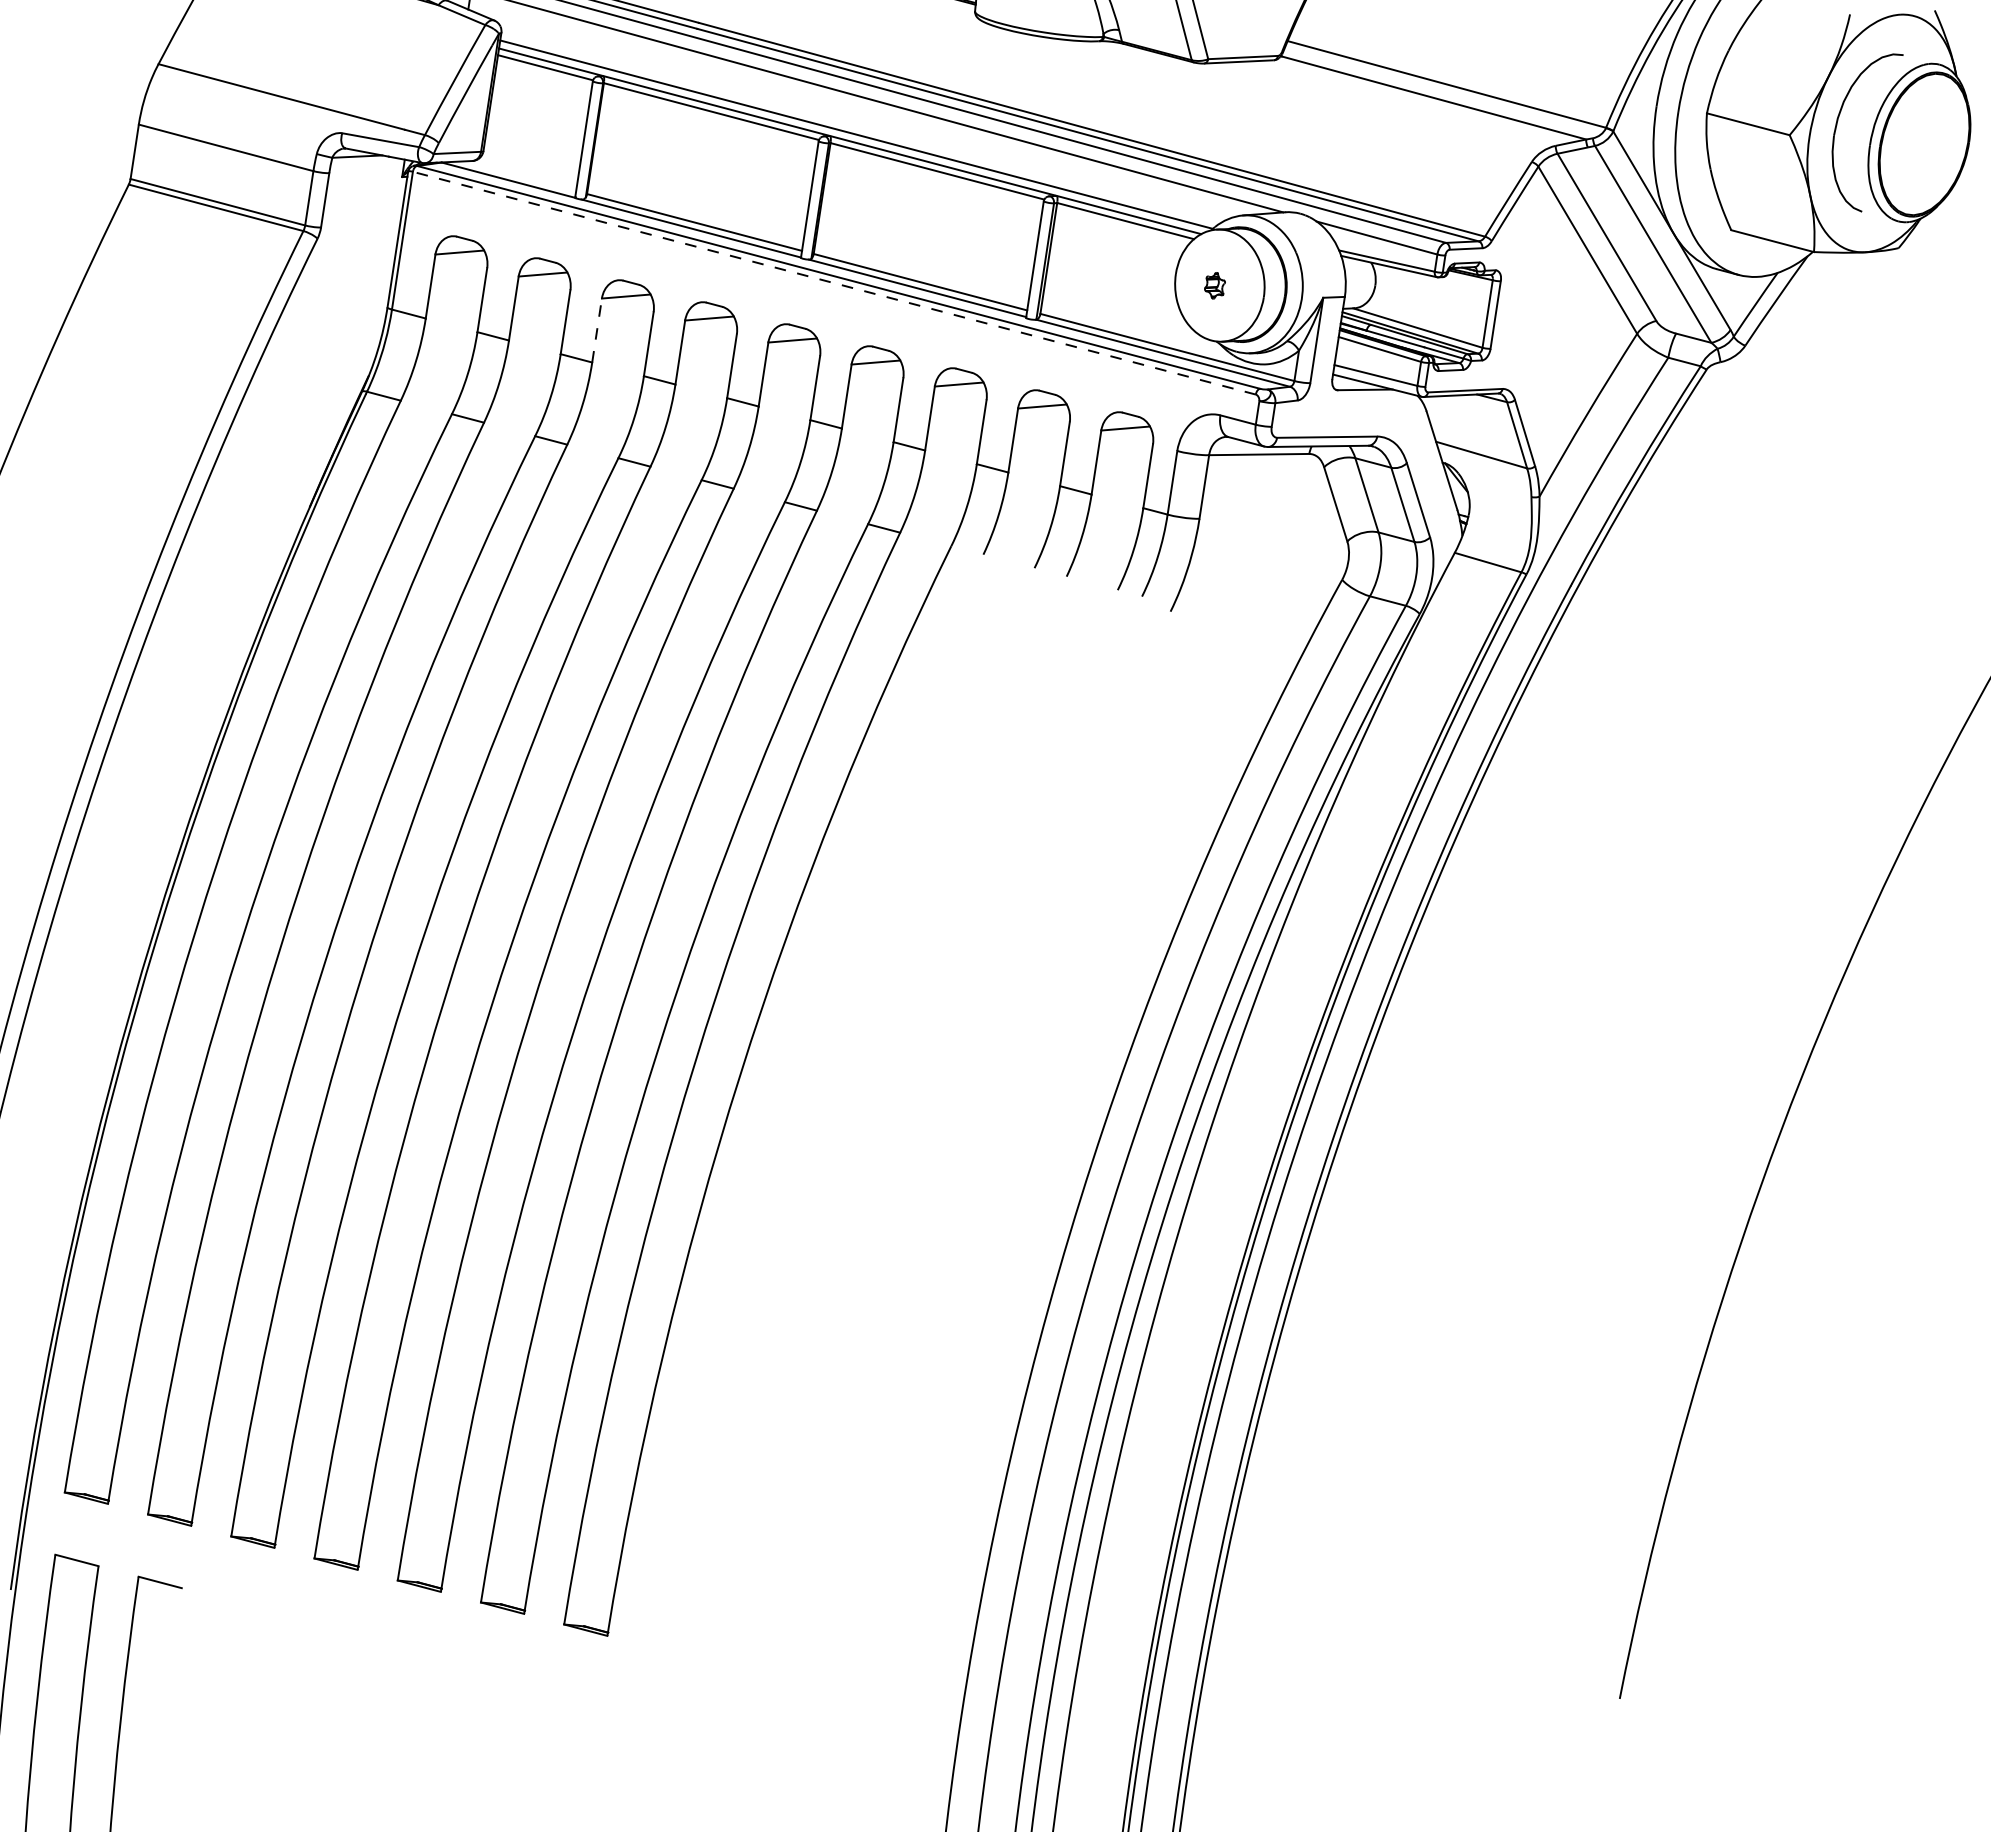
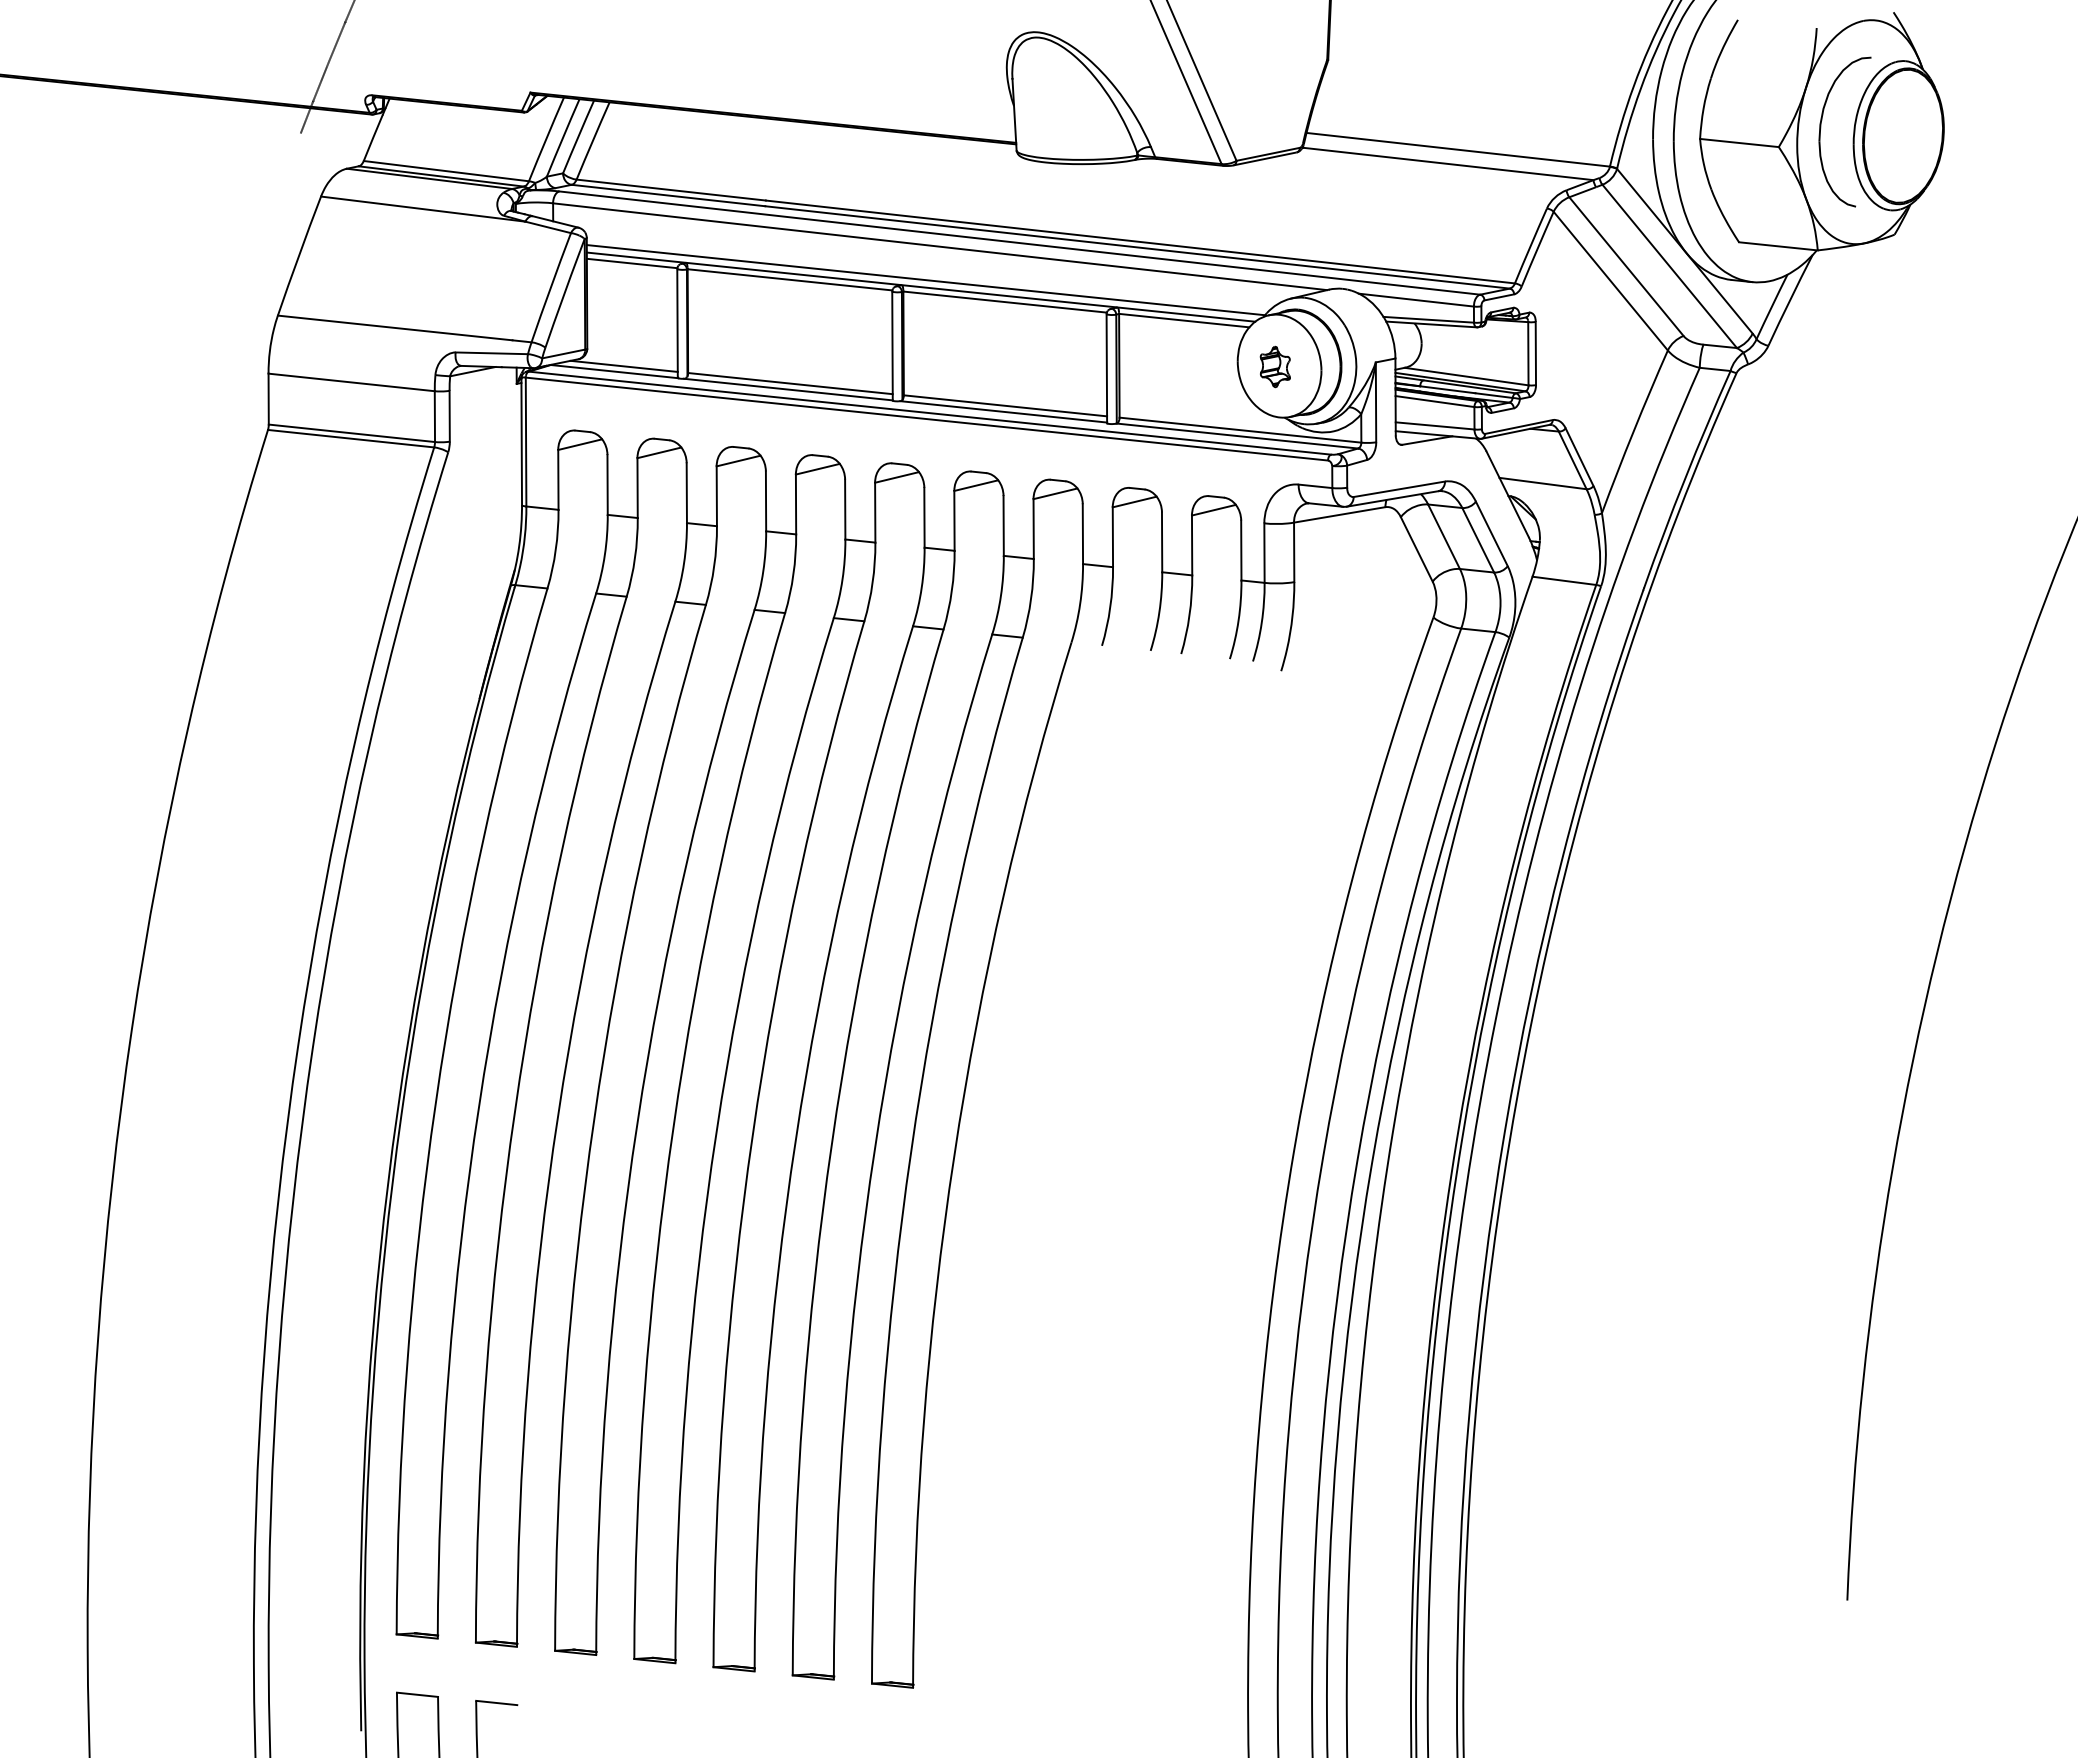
line: (519, 175) -> (623, 365), added
line: (833, 283) -> (926, 419), dashed -> solid
part: (1214, 285) -> (1274, 366), size x1.67
line: (596, 330) -> (716, 496), dashed -> solid

